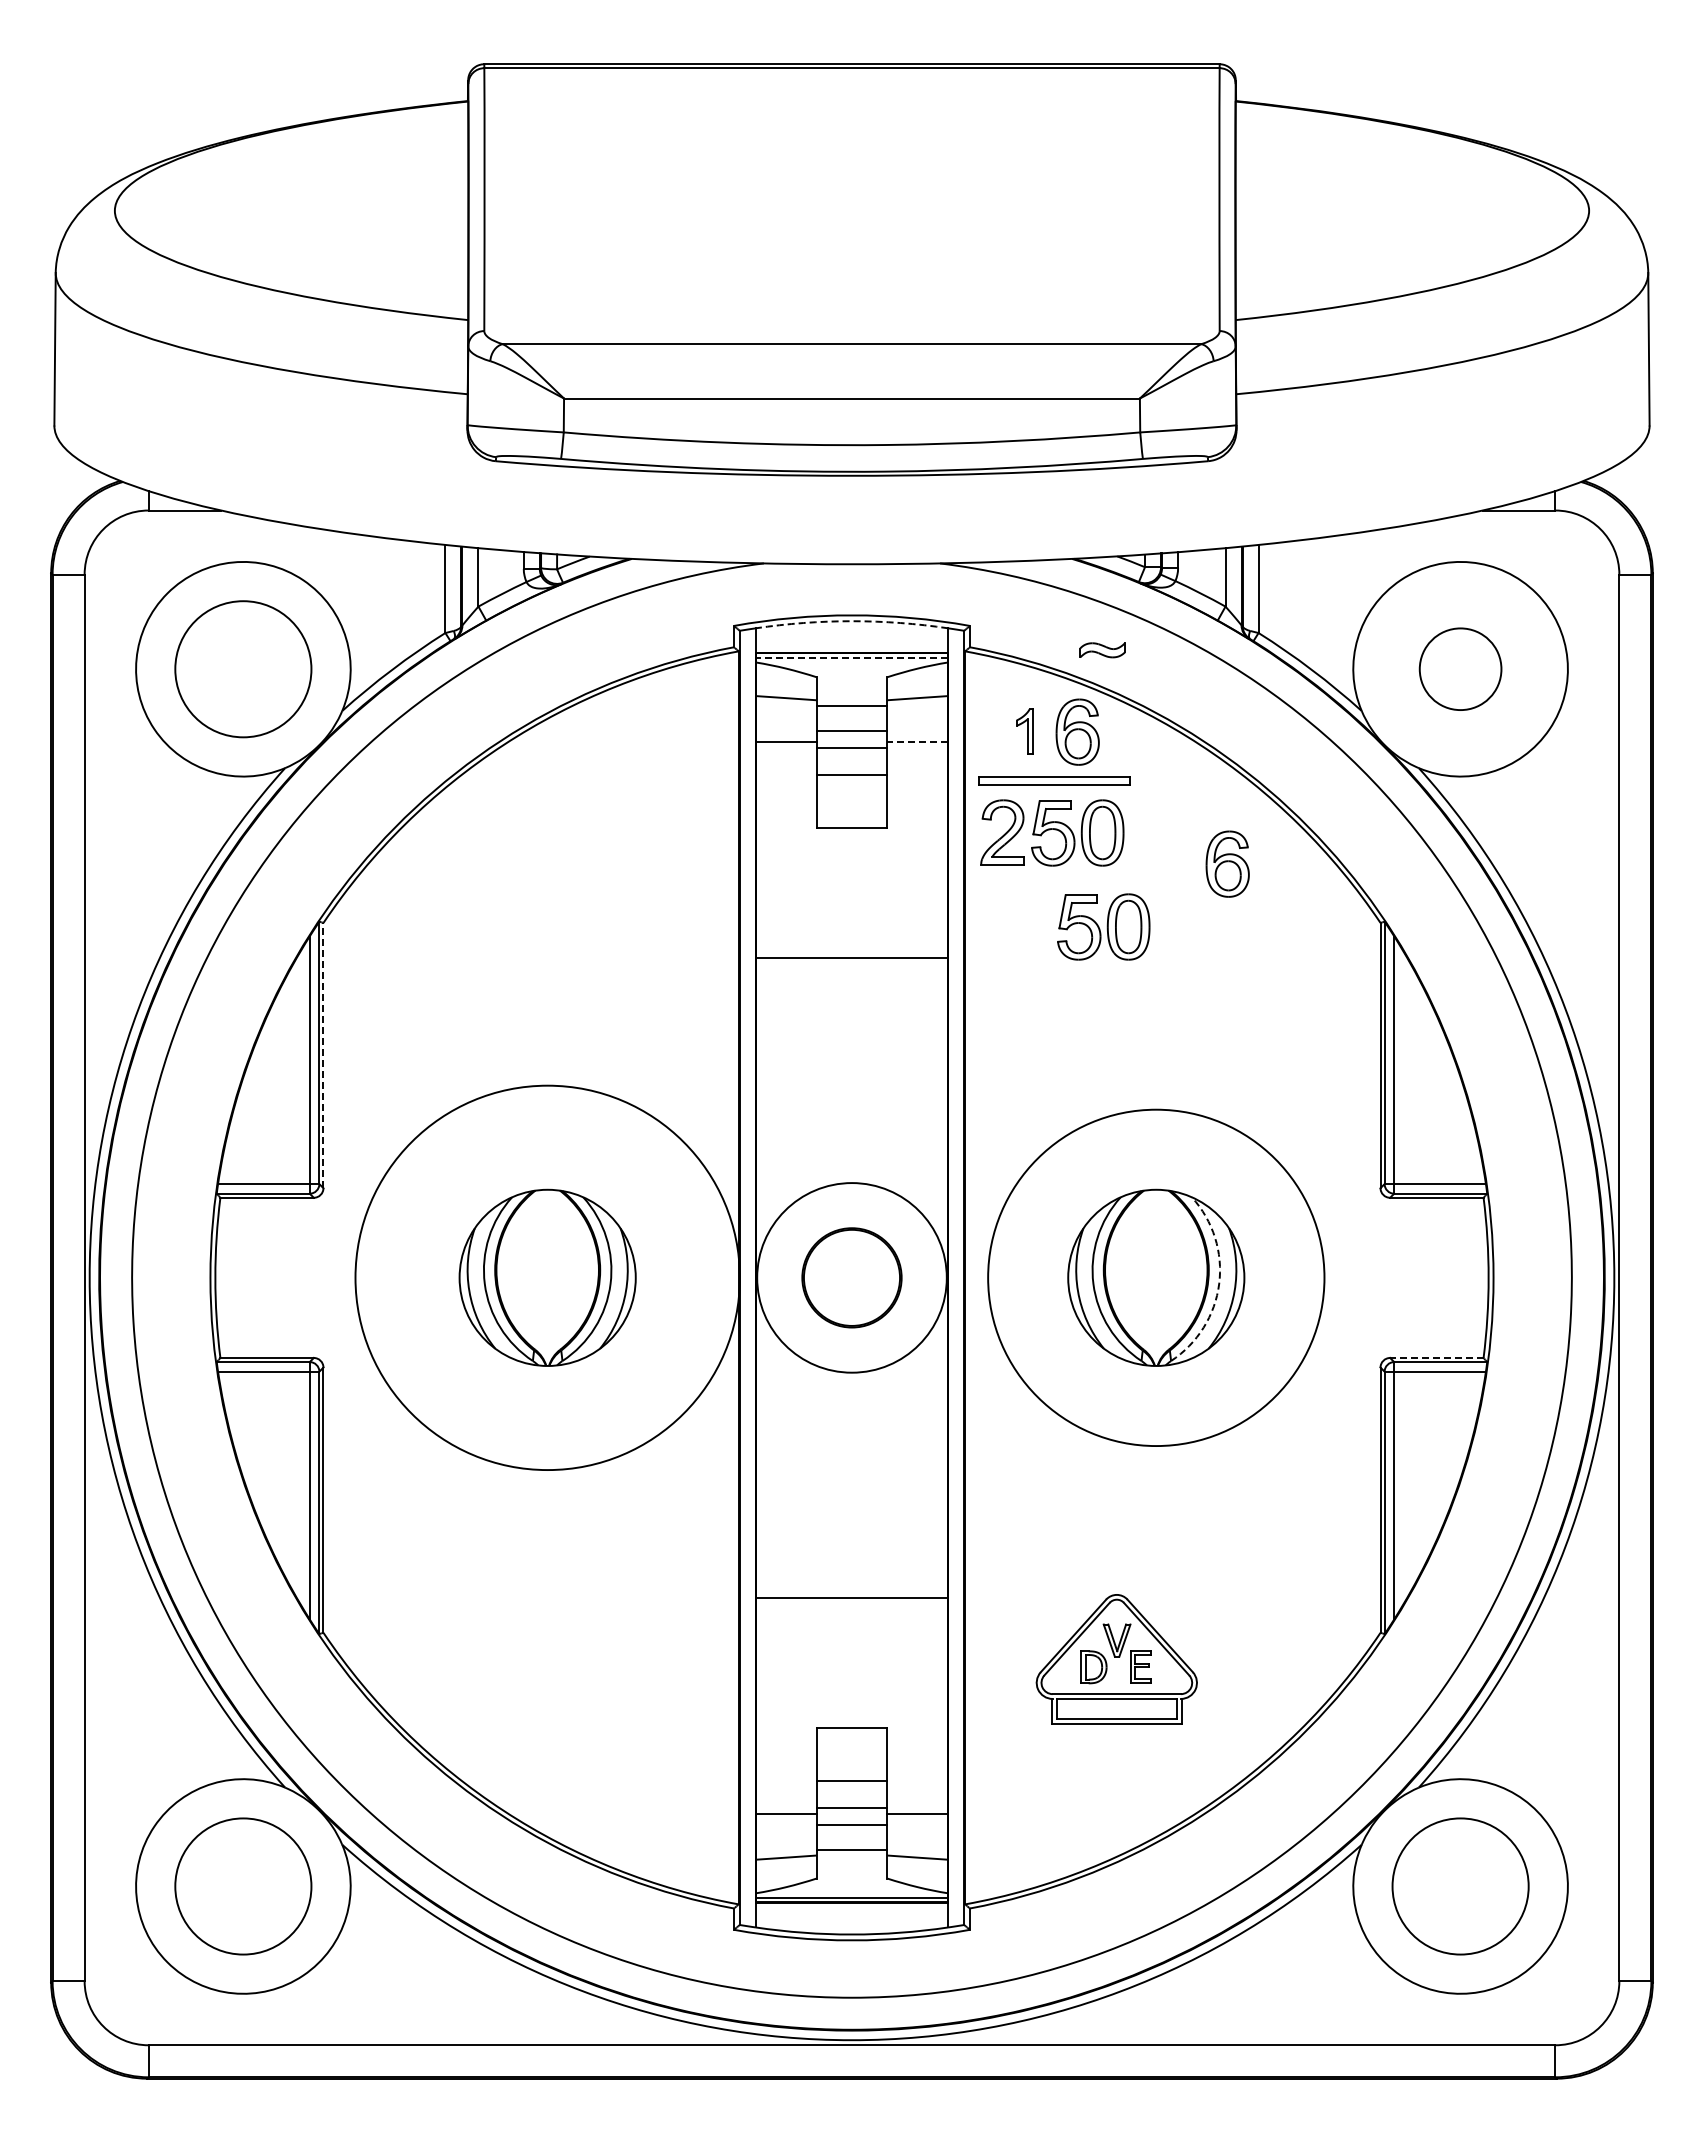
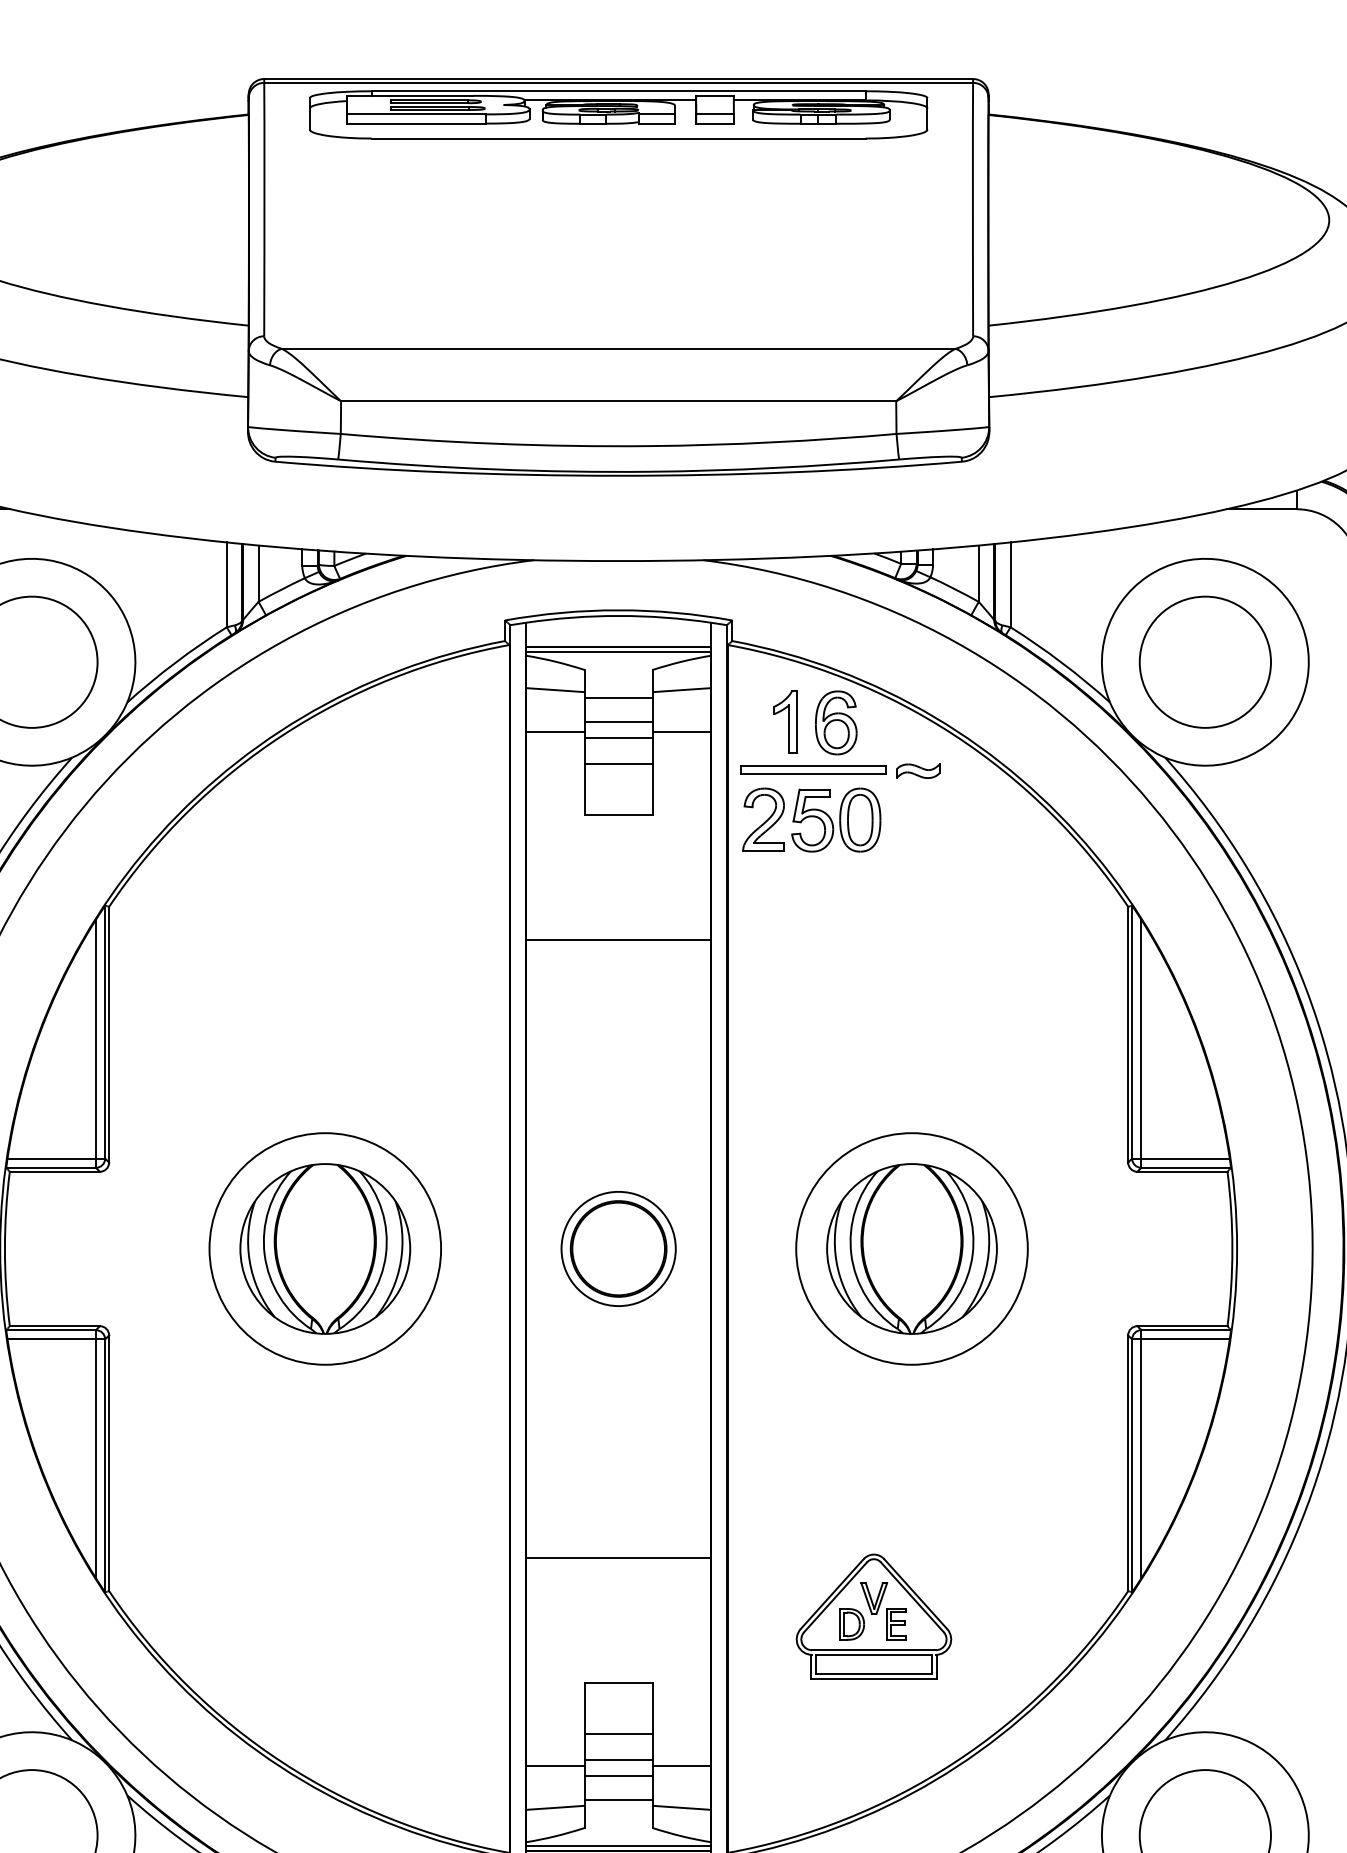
part: (851, 101) -> (618, 114), added
arc: (852, 621) -> (619, 616), dashed -> solid
part: (1102, 650) -> (917, 771), moved
line: (851, 658) -> (618, 651), dashed -> solid
circle: (1460, 669) -> (1205, 662), size x1.67
part: (1024, 731) -> (784, 722), size x1.43
line: (917, 742) -> (681, 732), dashed -> solid
part: (1227, 863) -> (980, 849), removed
part: (1103, 926) -> (861, 910), removed
line: (323, 1055) -> (109, 1034), dashed -> solid
circle: (547, 1277) -> (325, 1248), size x0.62
circle: (851, 1277) -> (618, 1248), size x0.62
circle: (1156, 1277) -> (912, 1248), size x0.71
arc: (1219, 1283) -> (972, 1254), dashed -> solid
line: (1436, 1357) -> (1182, 1325), dashed -> solid

